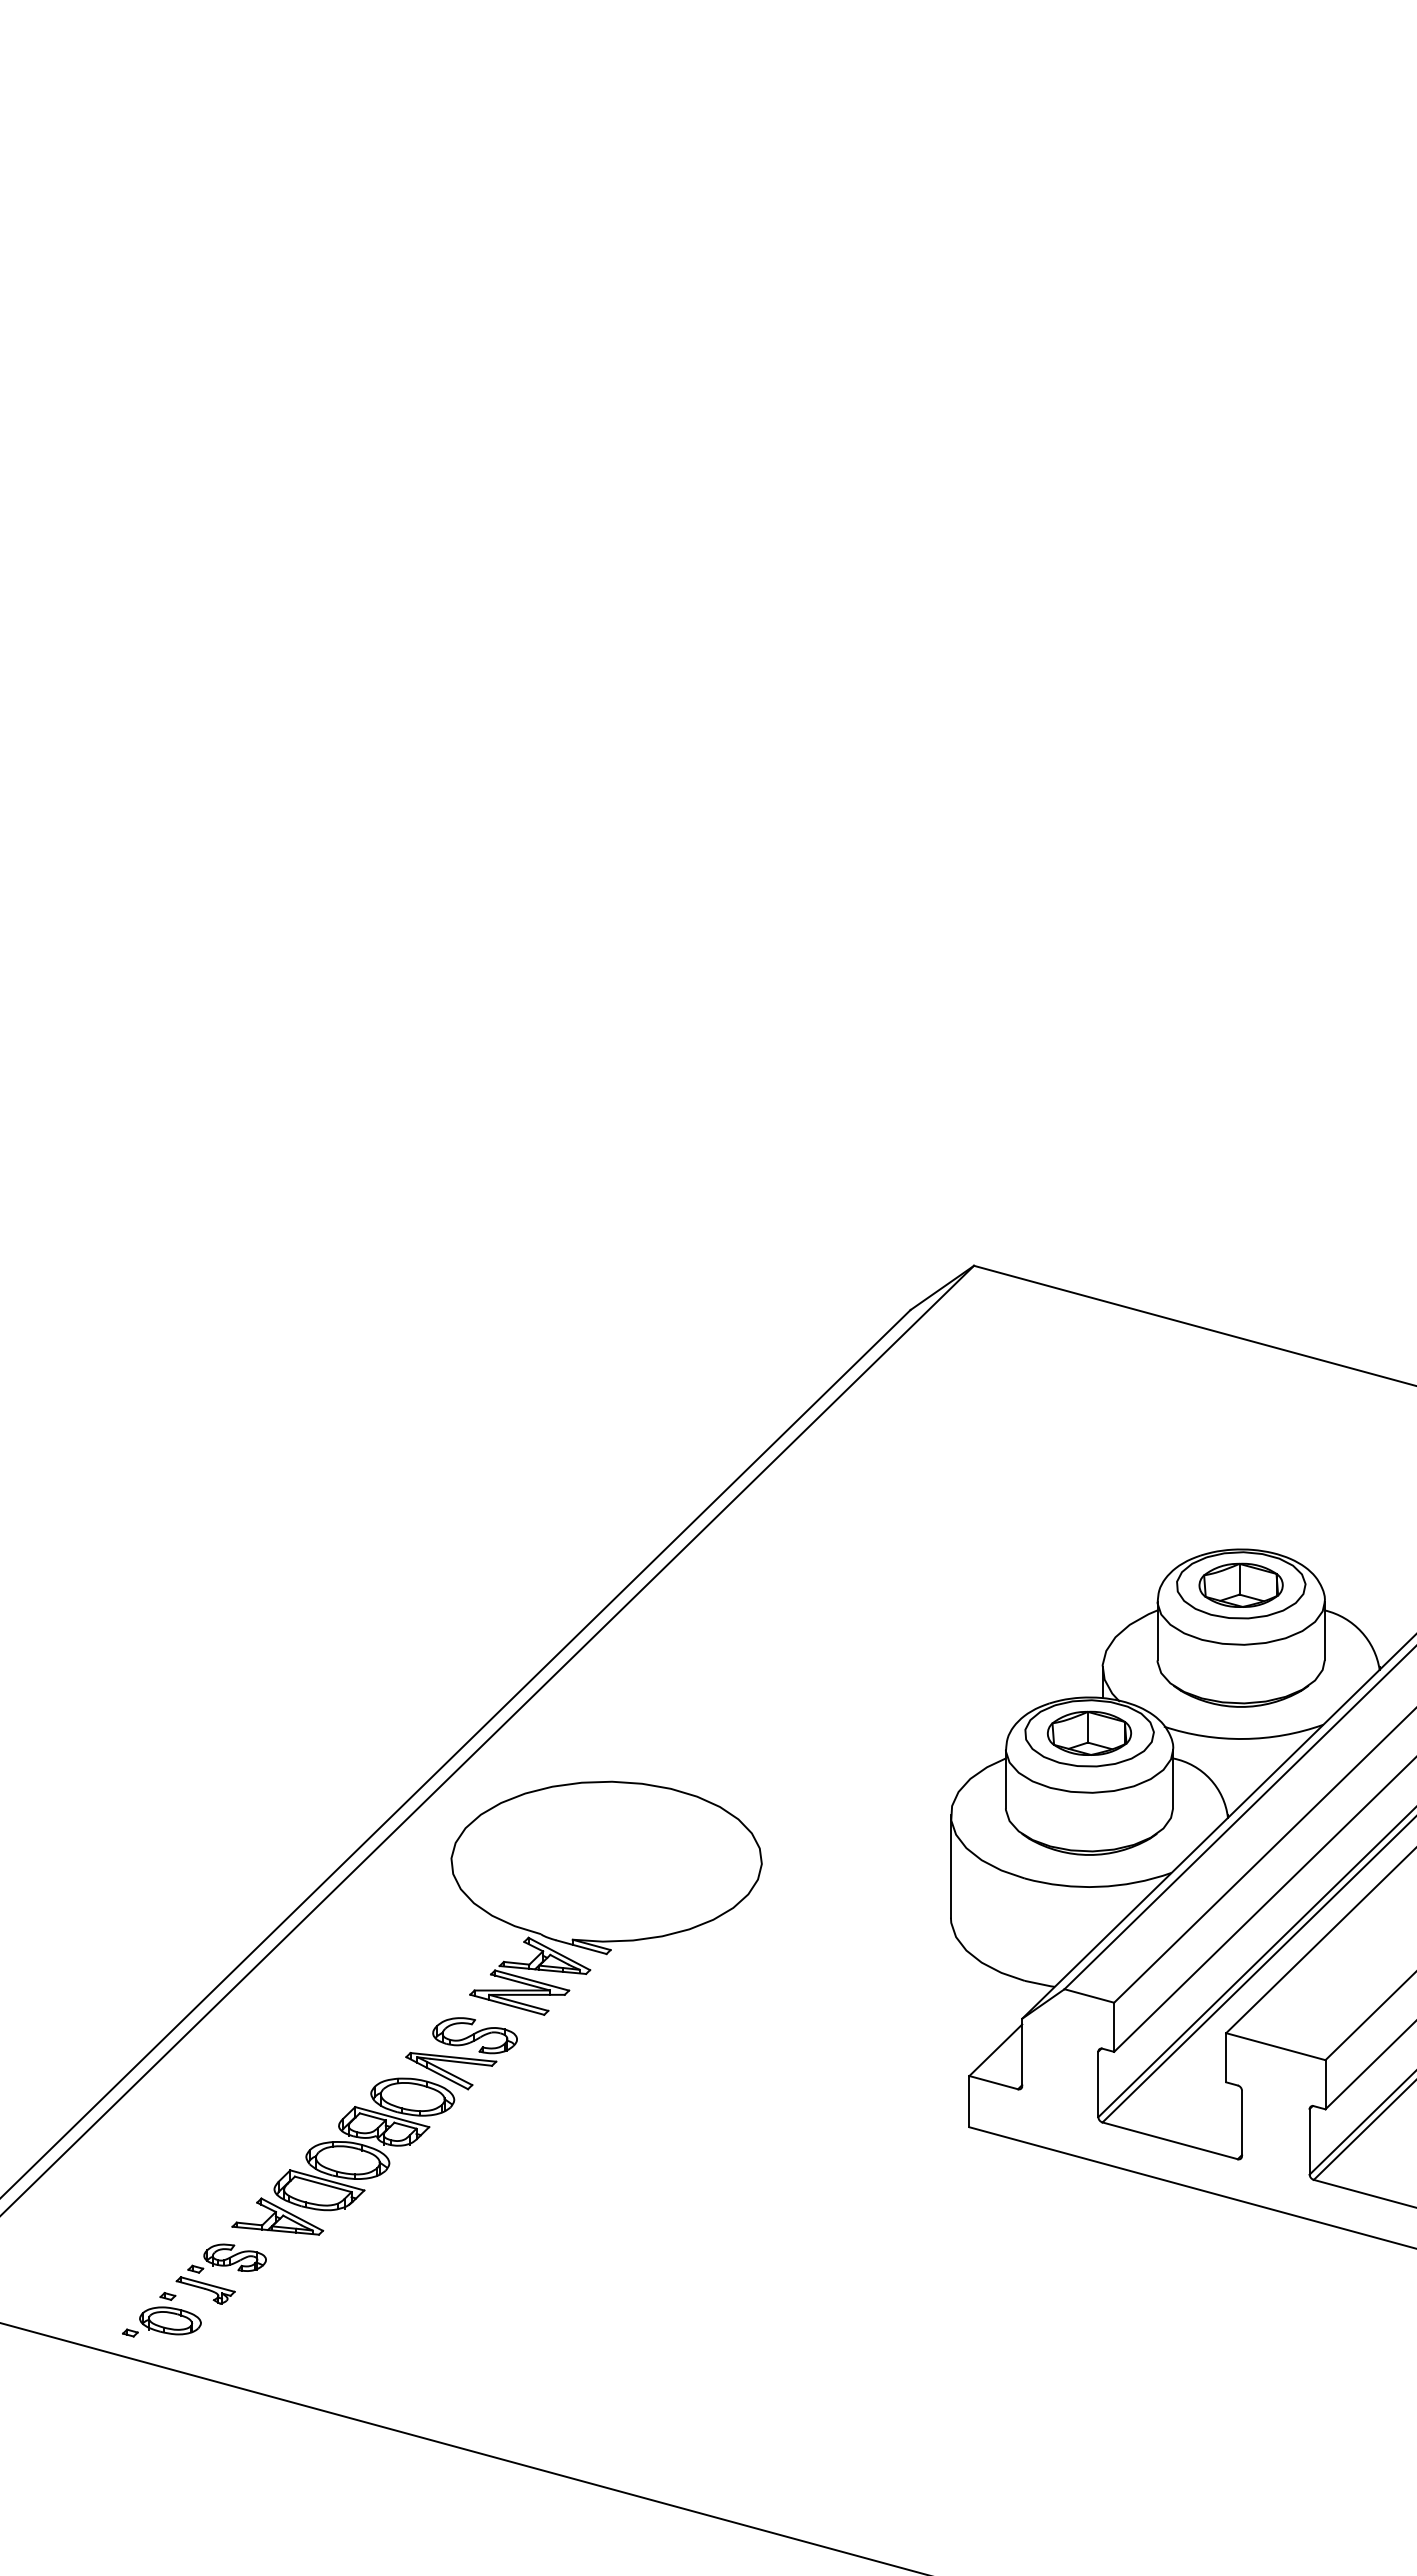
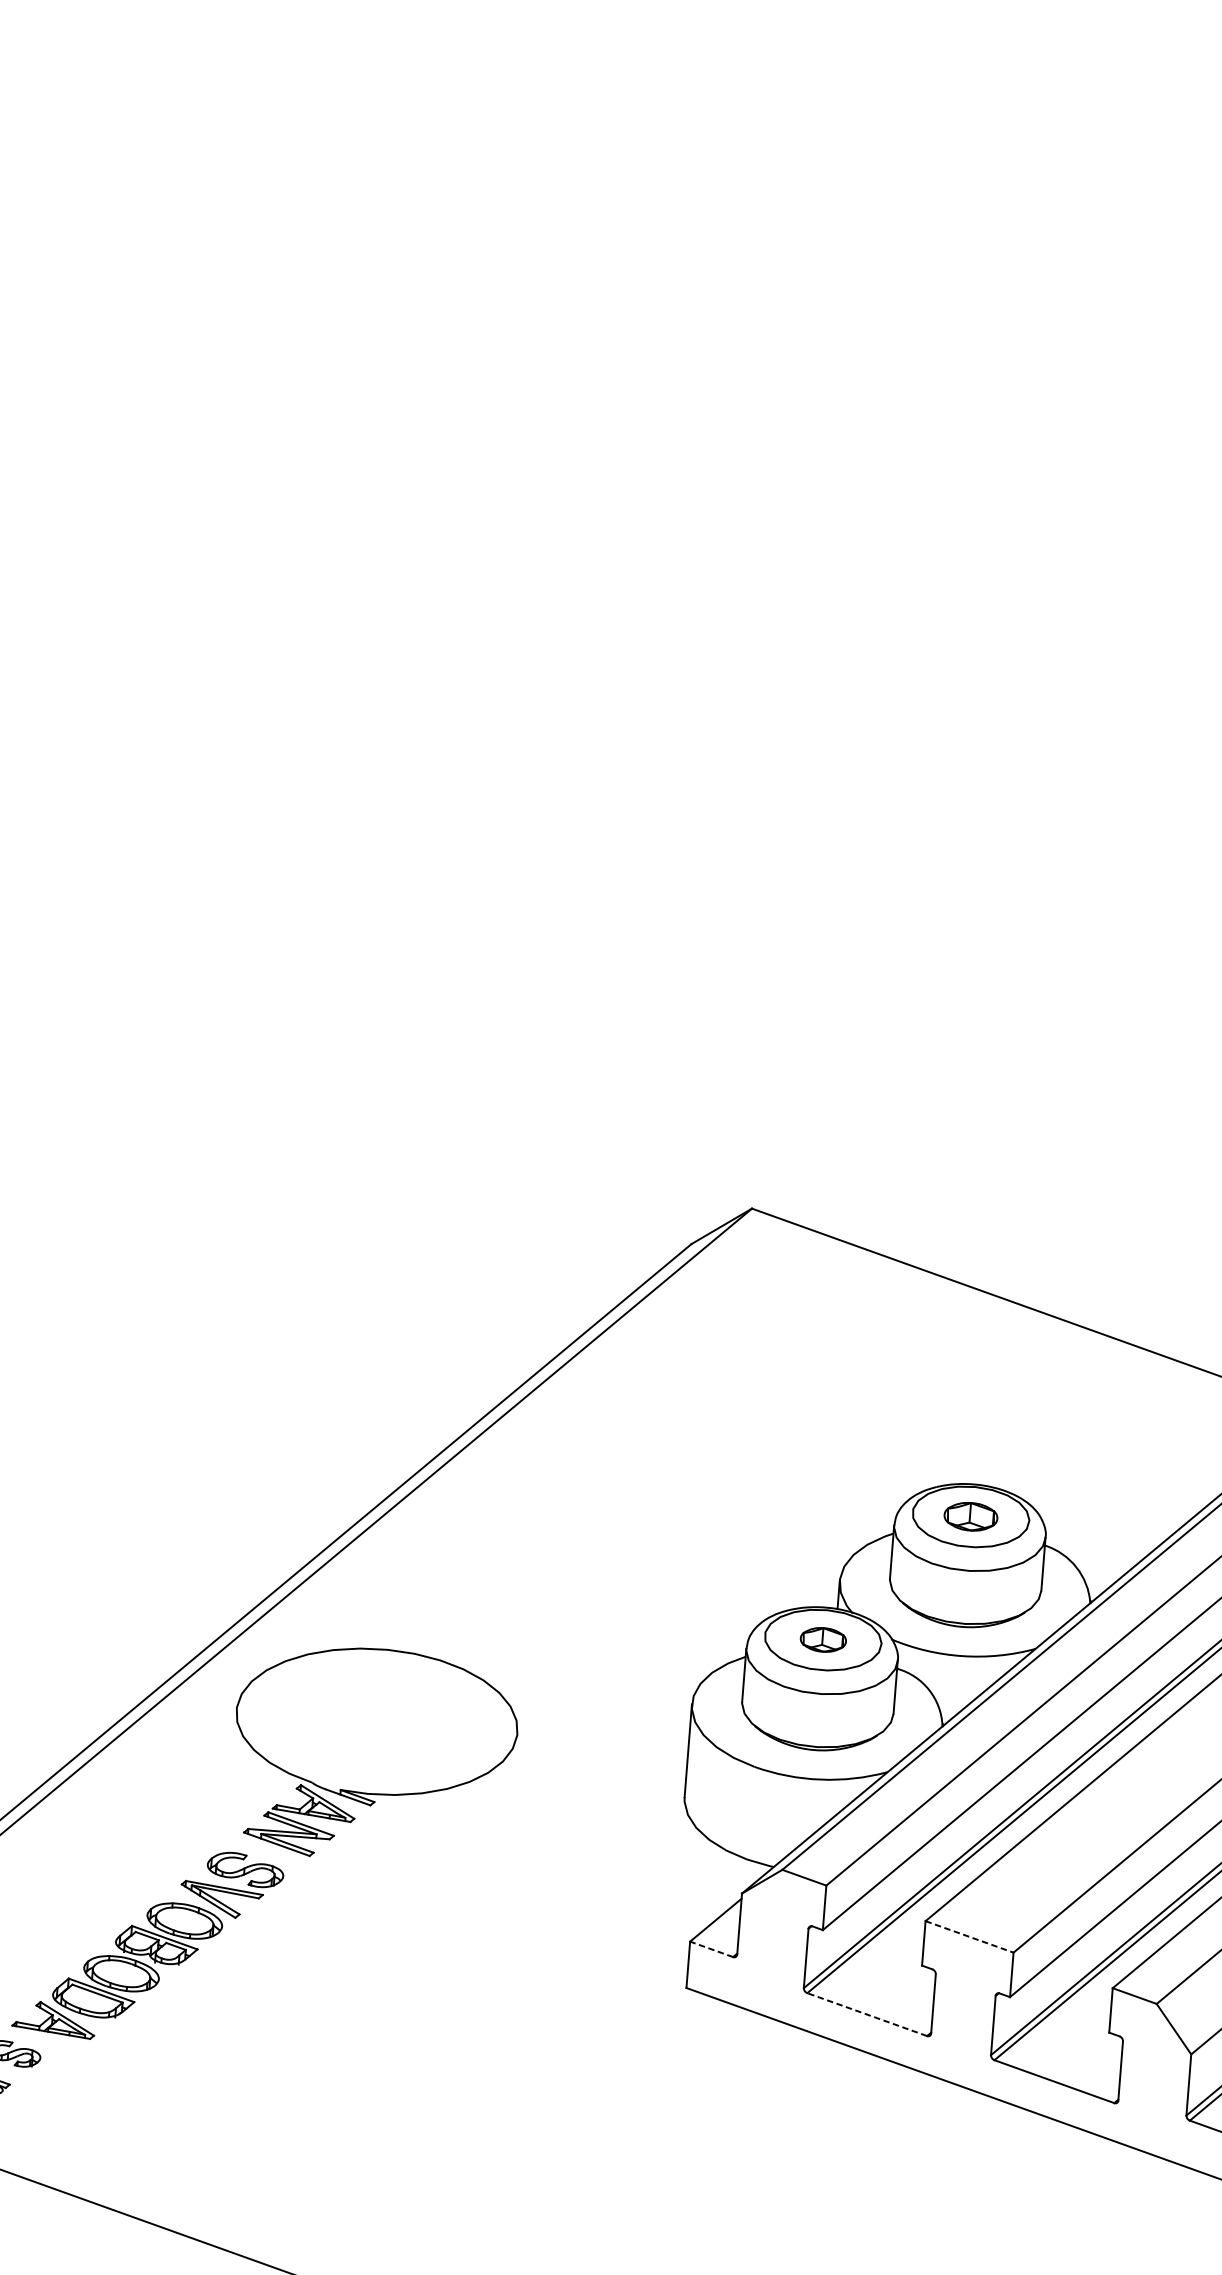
part: (1240, 1584) -> (970, 1516), size x0.7
part: (1089, 1732) -> (823, 1639), size x0.6
line: (1276, 2046) -> (970, 1936), solid -> dashed
line: (993, 2082) -> (711, 1949), solid -> dashed
line: (1169, 2140) -> (866, 2014), solid -> dashed

